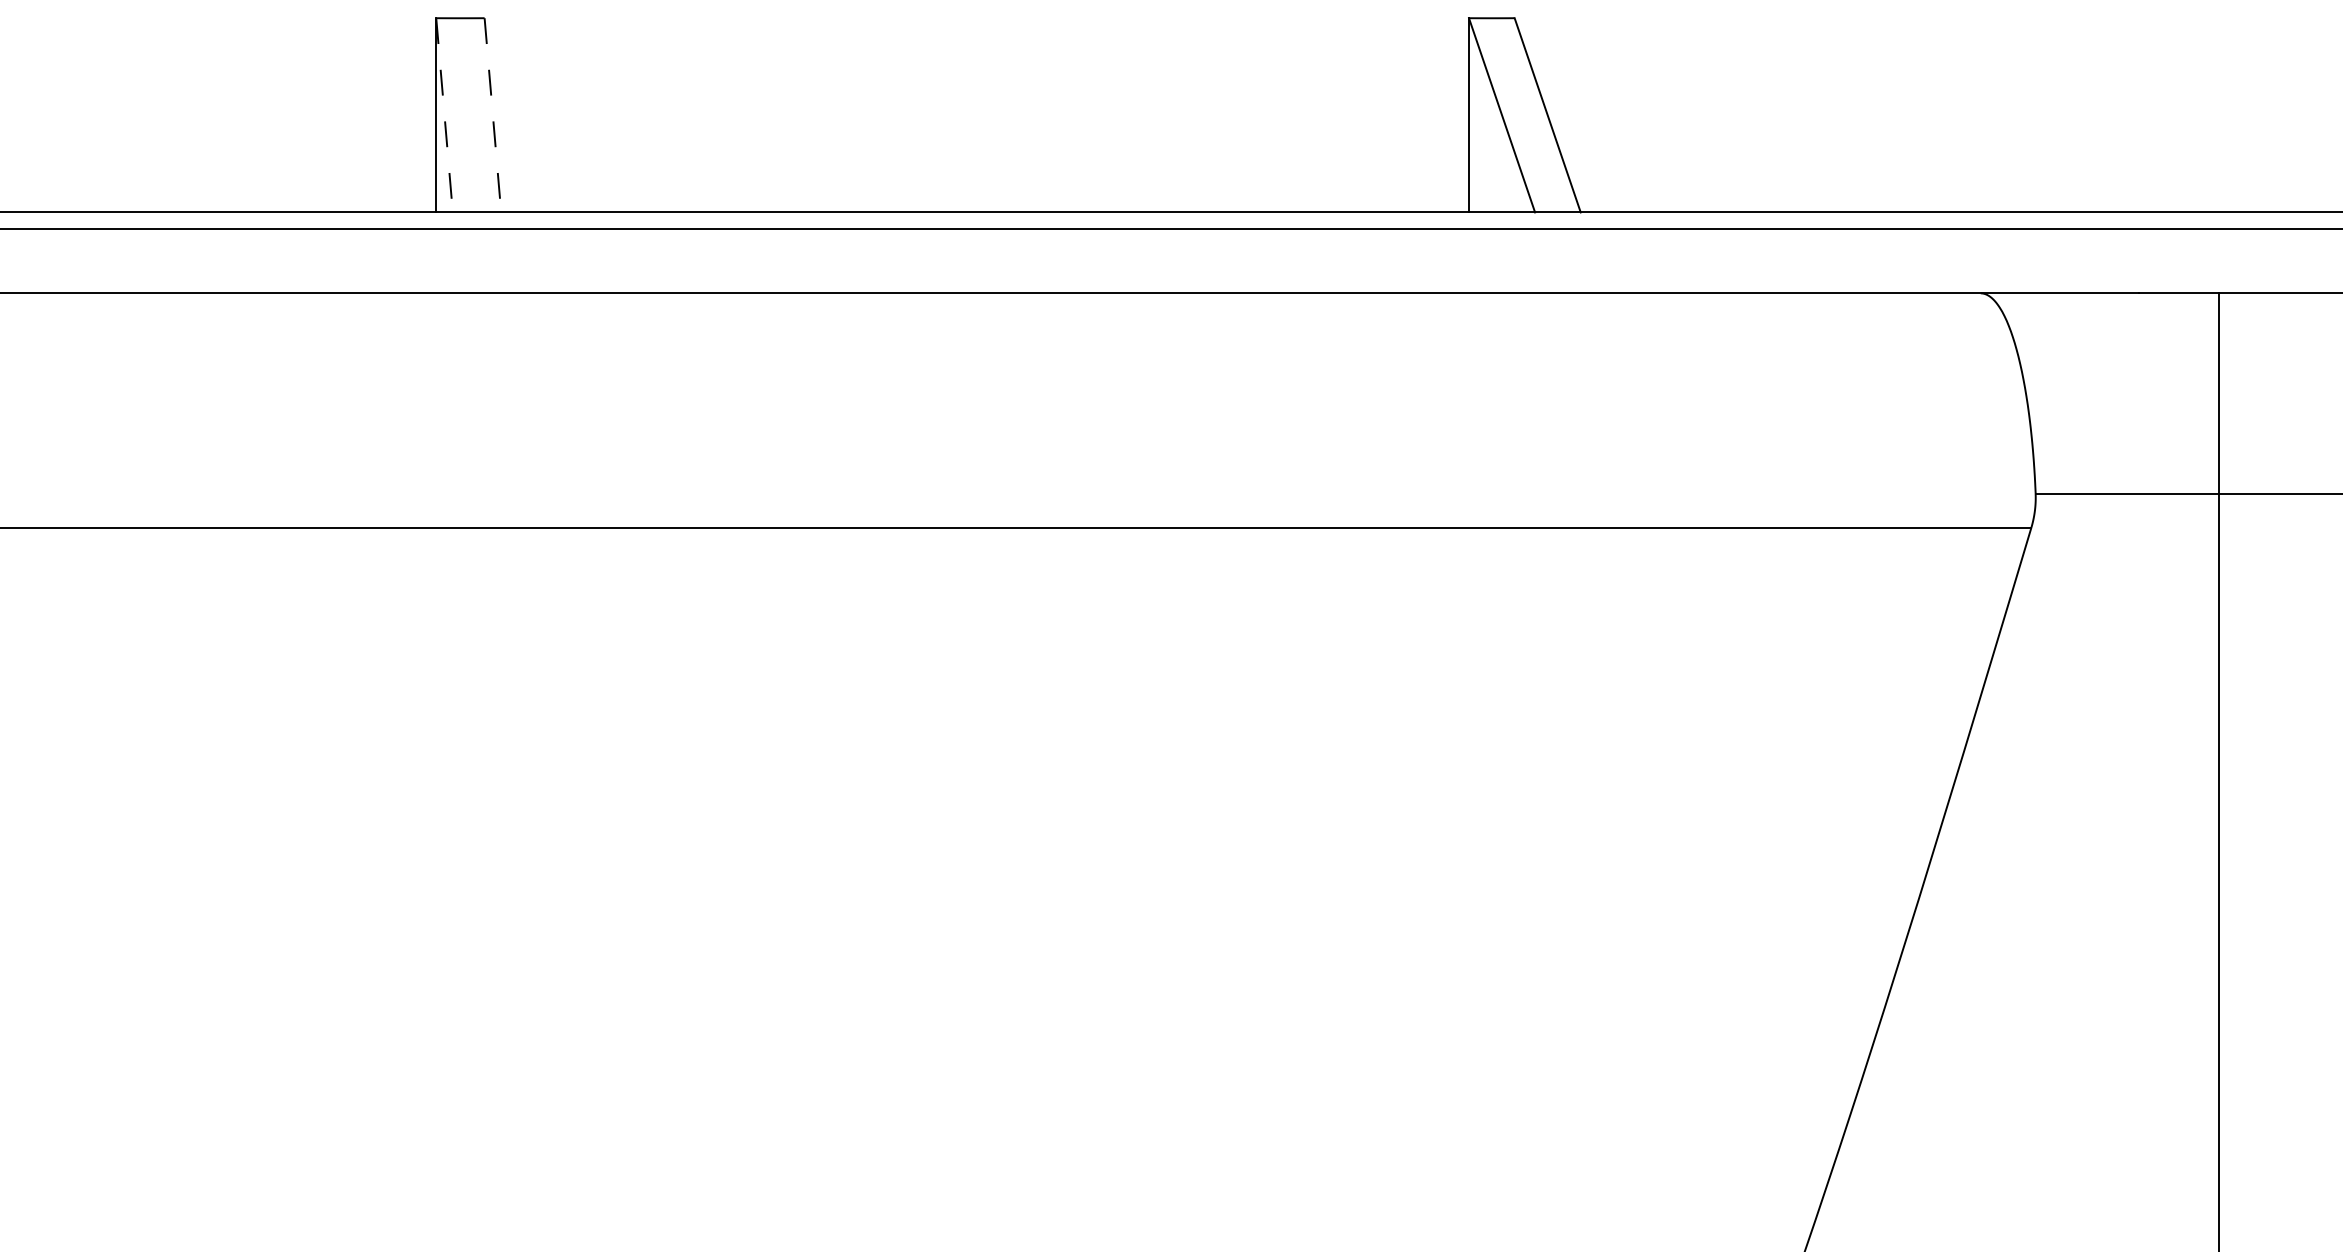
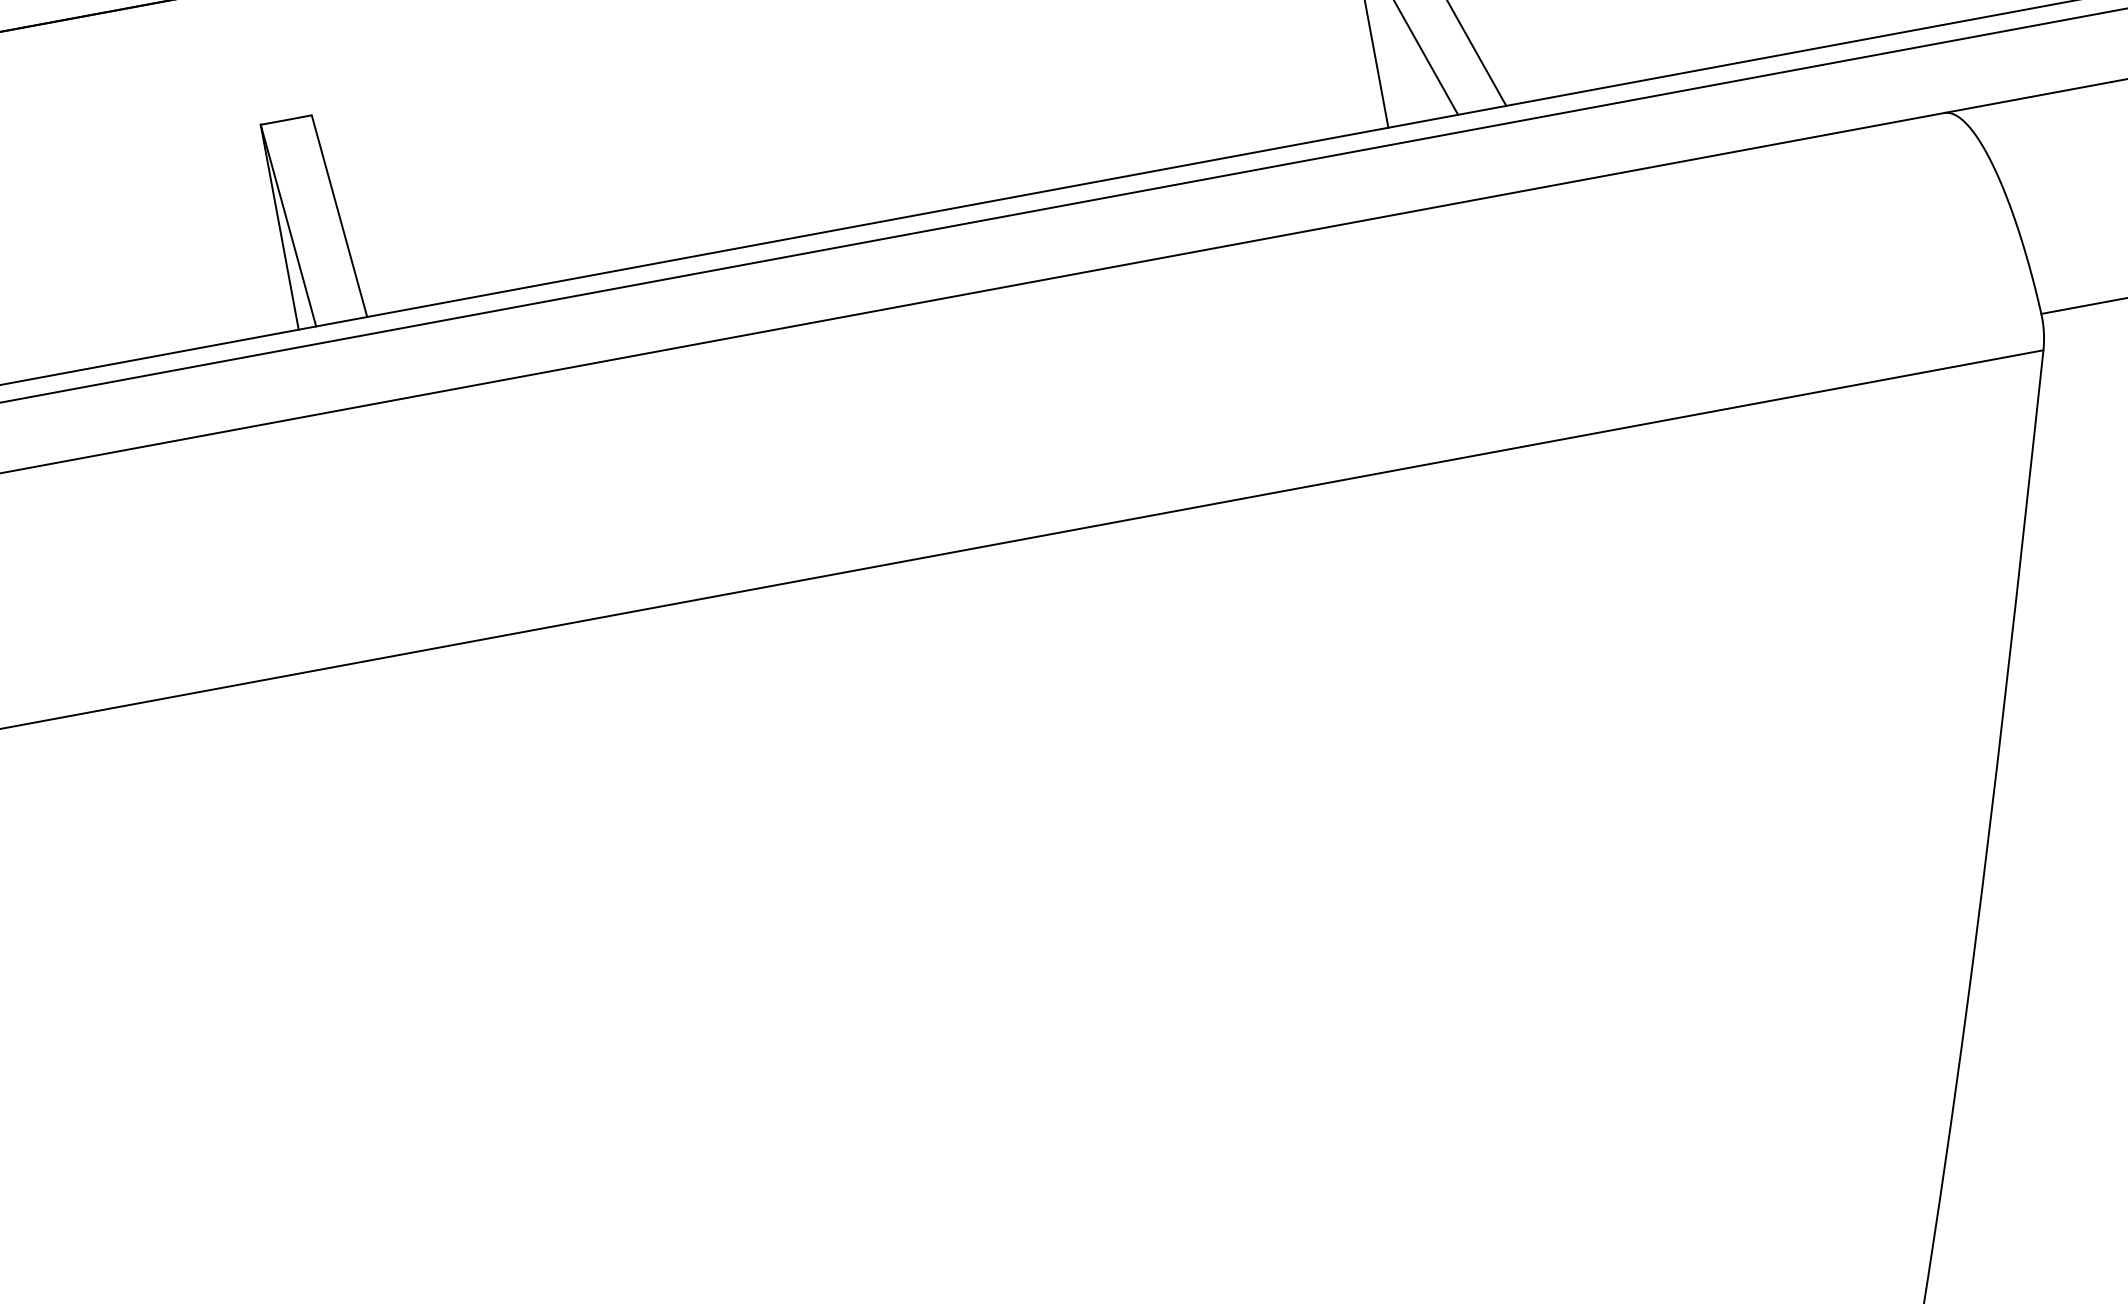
line: (444, 115) -> (288, 225), dashed -> solid
line: (492, 115) -> (339, 216), dashed -> solid

